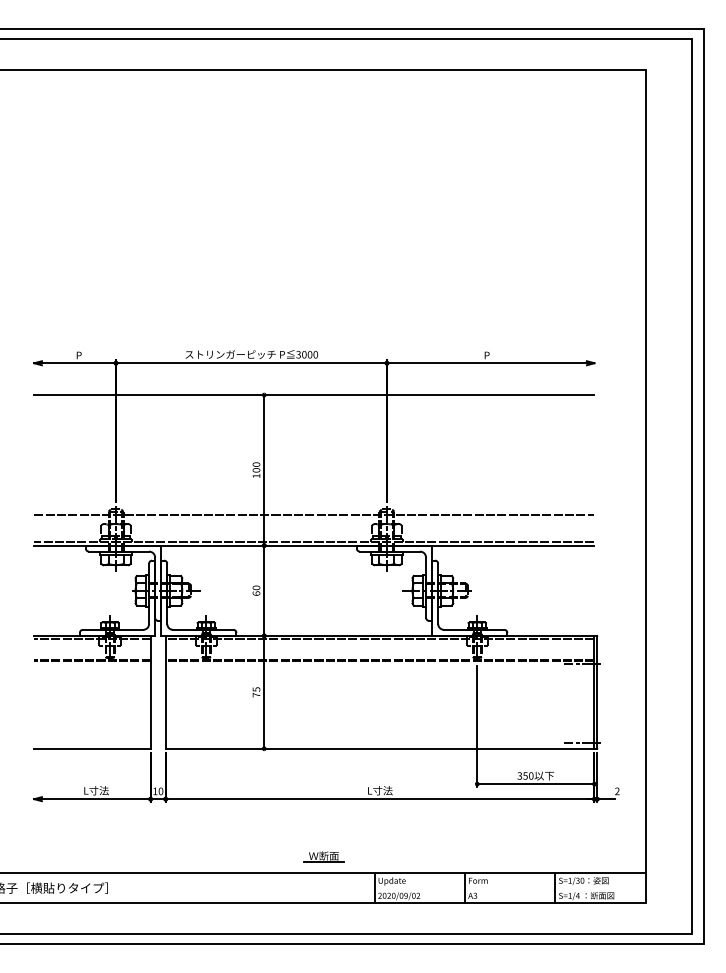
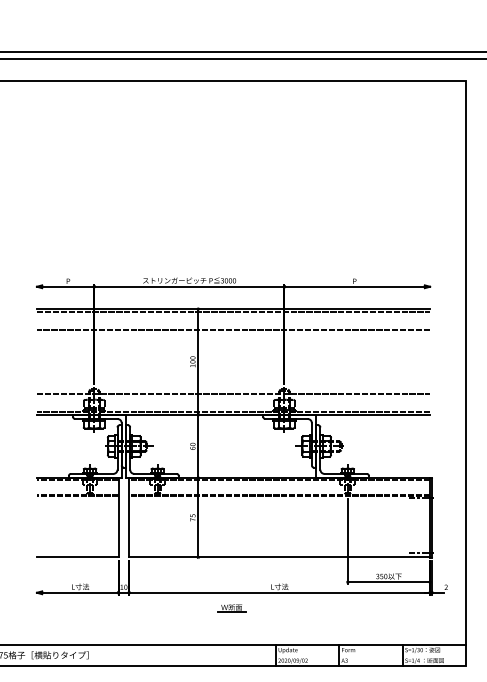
line: (314, 398) -> (233, 311), added
line: (314, 425) -> (233, 330), added
part: (323, 856) -> (231, 607), moved

